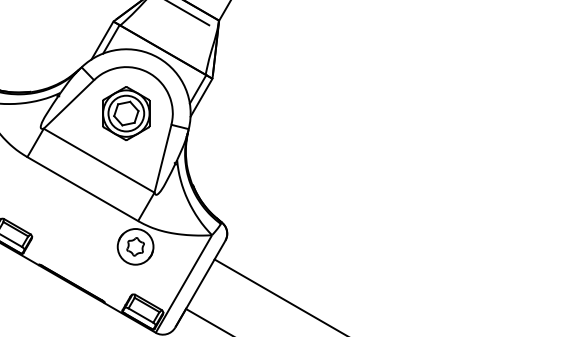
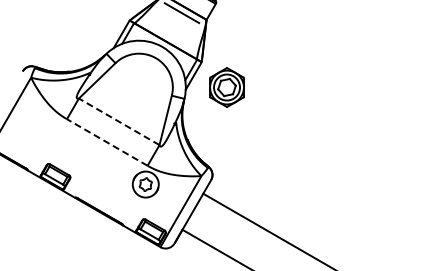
part: (125, 113) -> (226, 87), moved
line: (99, 160) -> (119, 121), solid -> dashed
line: (83, 189) -> (107, 142), solid -> dashed

